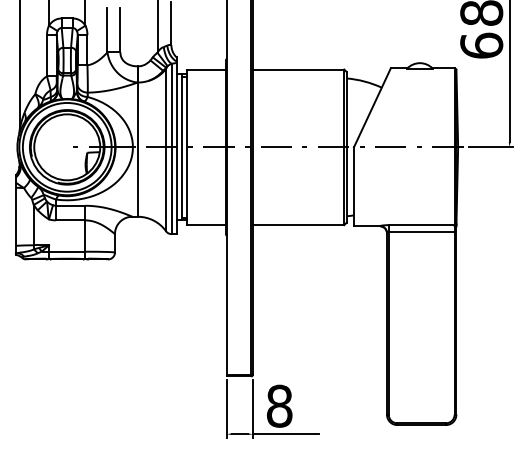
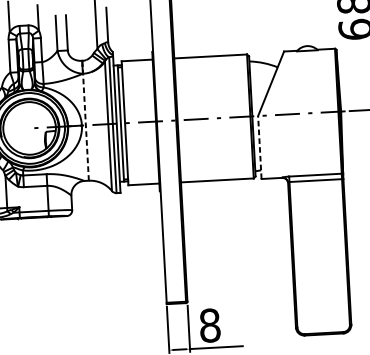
line: (137, 141) -> (85, 120), solid -> dashed
line: (353, 186) -> (259, 147), solid -> dashed

